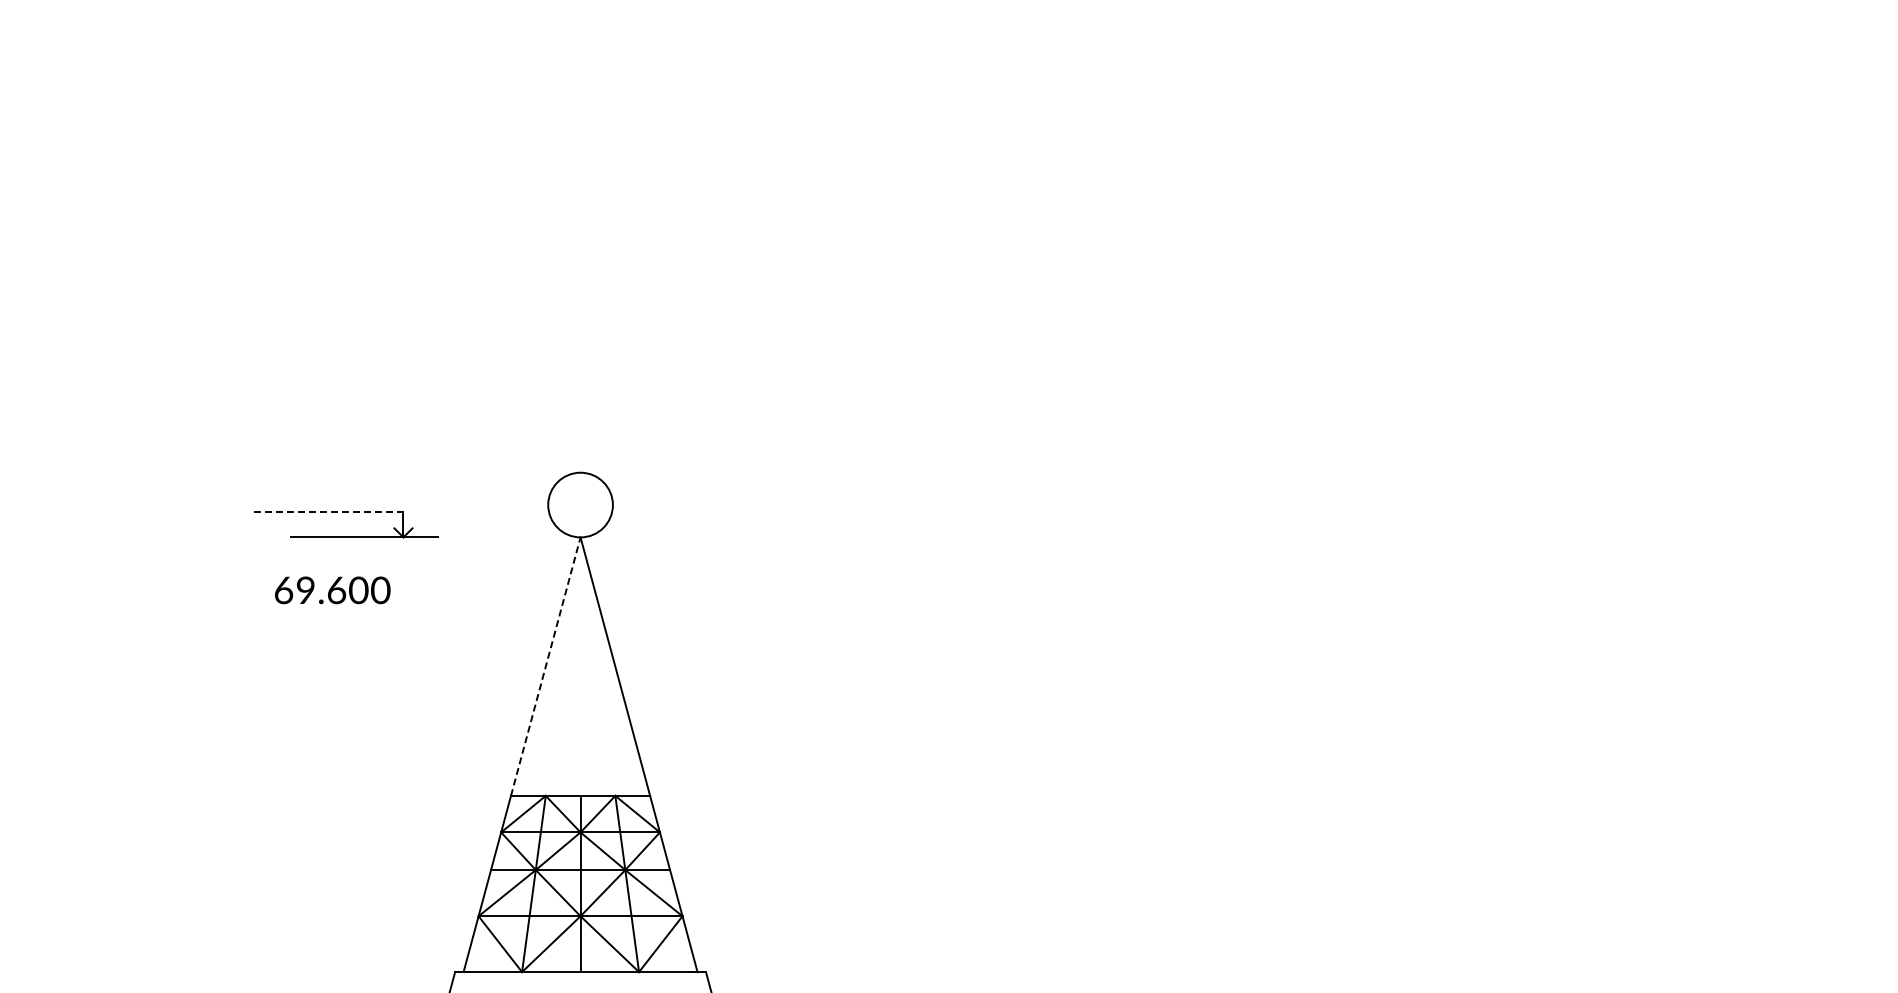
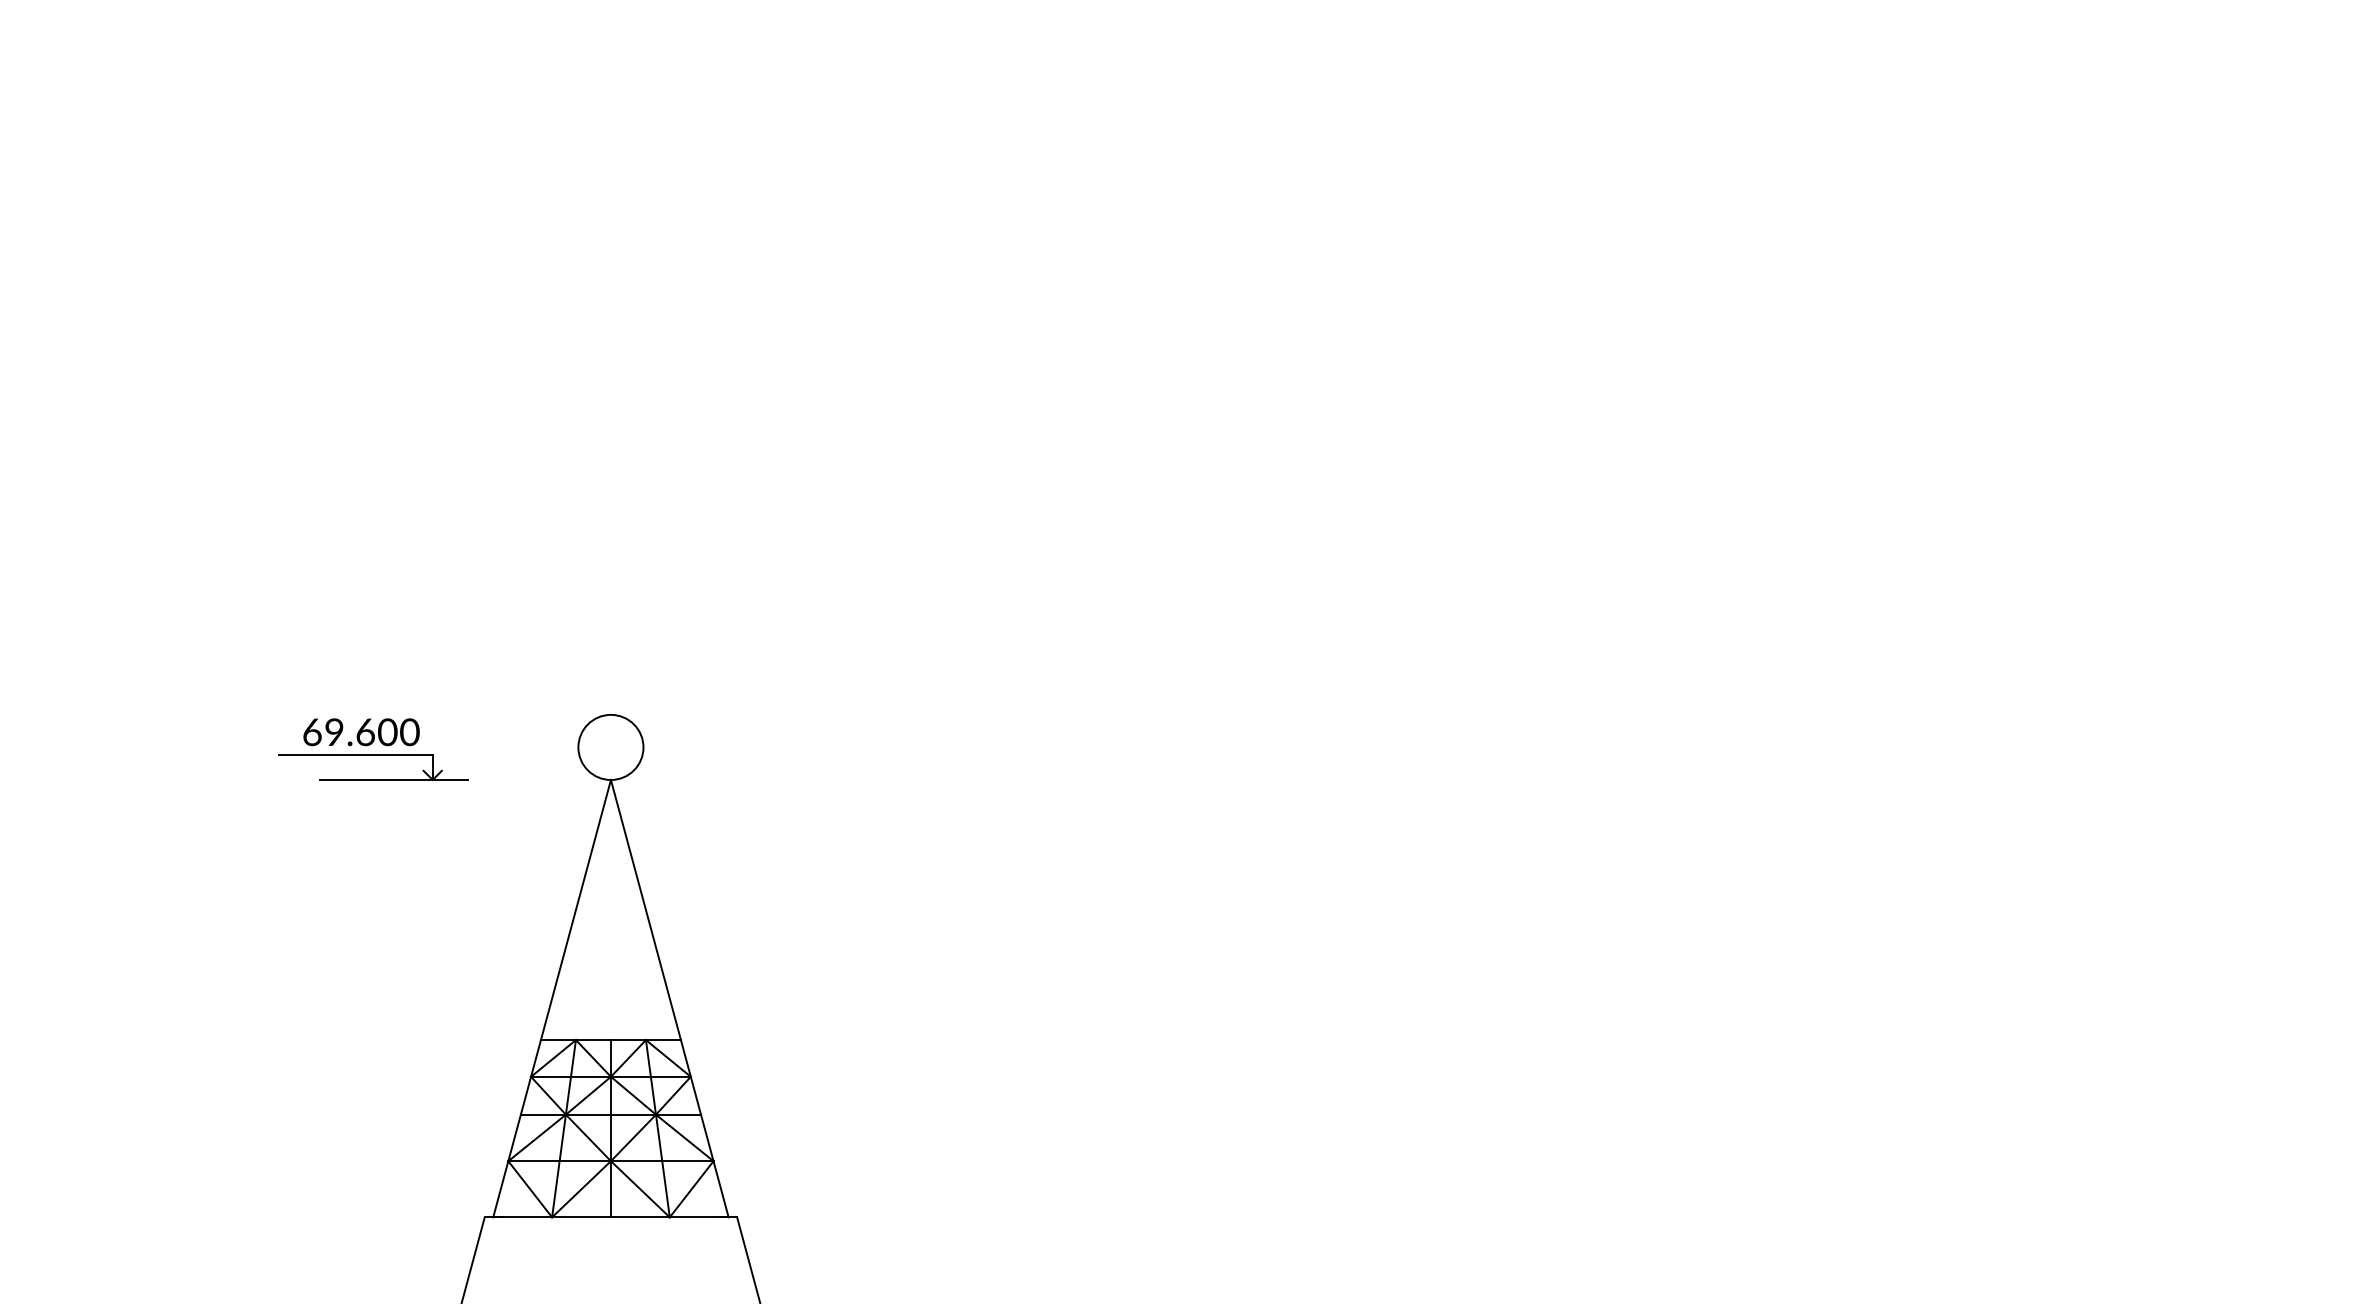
line: (326, 512) -> (355, 754), dashed -> solid
text: (332, 590) -> (361, 732), moved
line: (545, 667) -> (575, 910), dashed -> solid

